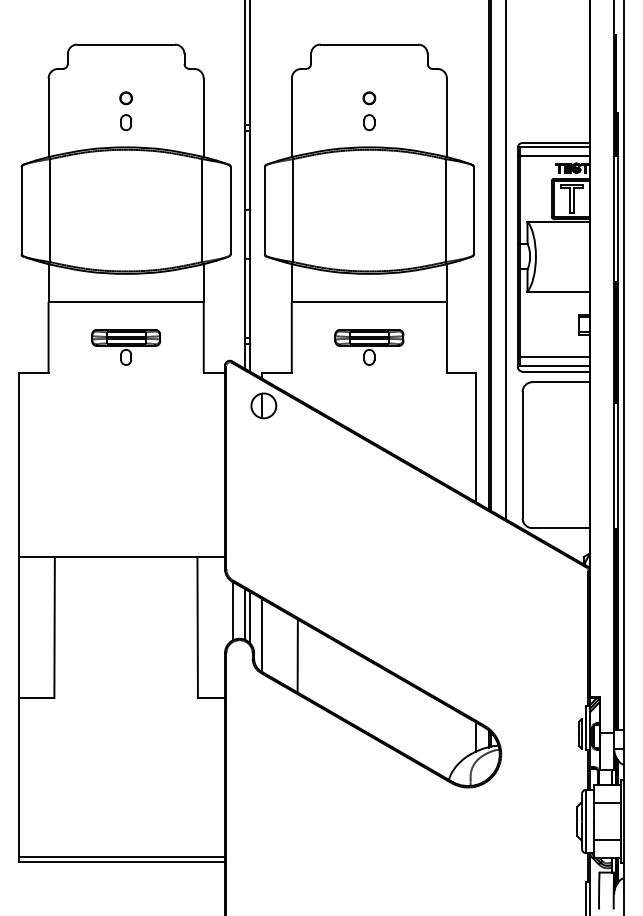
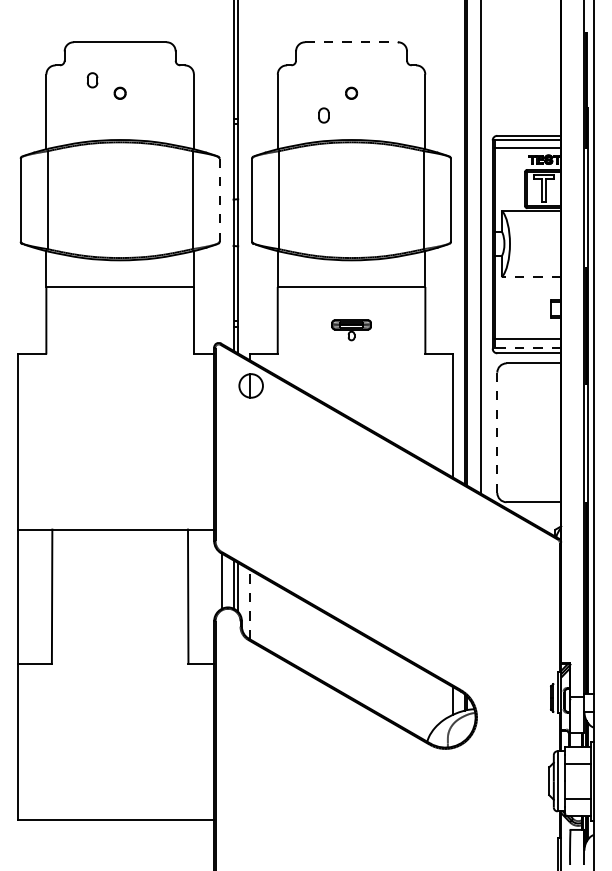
line: (369, 44) -> (351, 42), solid -> dashed
part: (126, 122) -> (92, 80), moved
part: (369, 122) -> (324, 115), moved
line: (230, 210) -> (219, 200), solid -> dashed
line: (558, 291) -> (531, 277), solid -> dashed
part: (126, 347) -> (120, 330), removed
part: (369, 347) -> (351, 330), size x0.6
line: (554, 366) -> (527, 348), solid -> dashed
line: (522, 455) -> (497, 433), solid -> dashed
line: (262, 635) -> (249, 604), solid -> dashed
line: (297, 655) -> (283, 623), removed
line: (121, 856) -> (115, 814), removed

